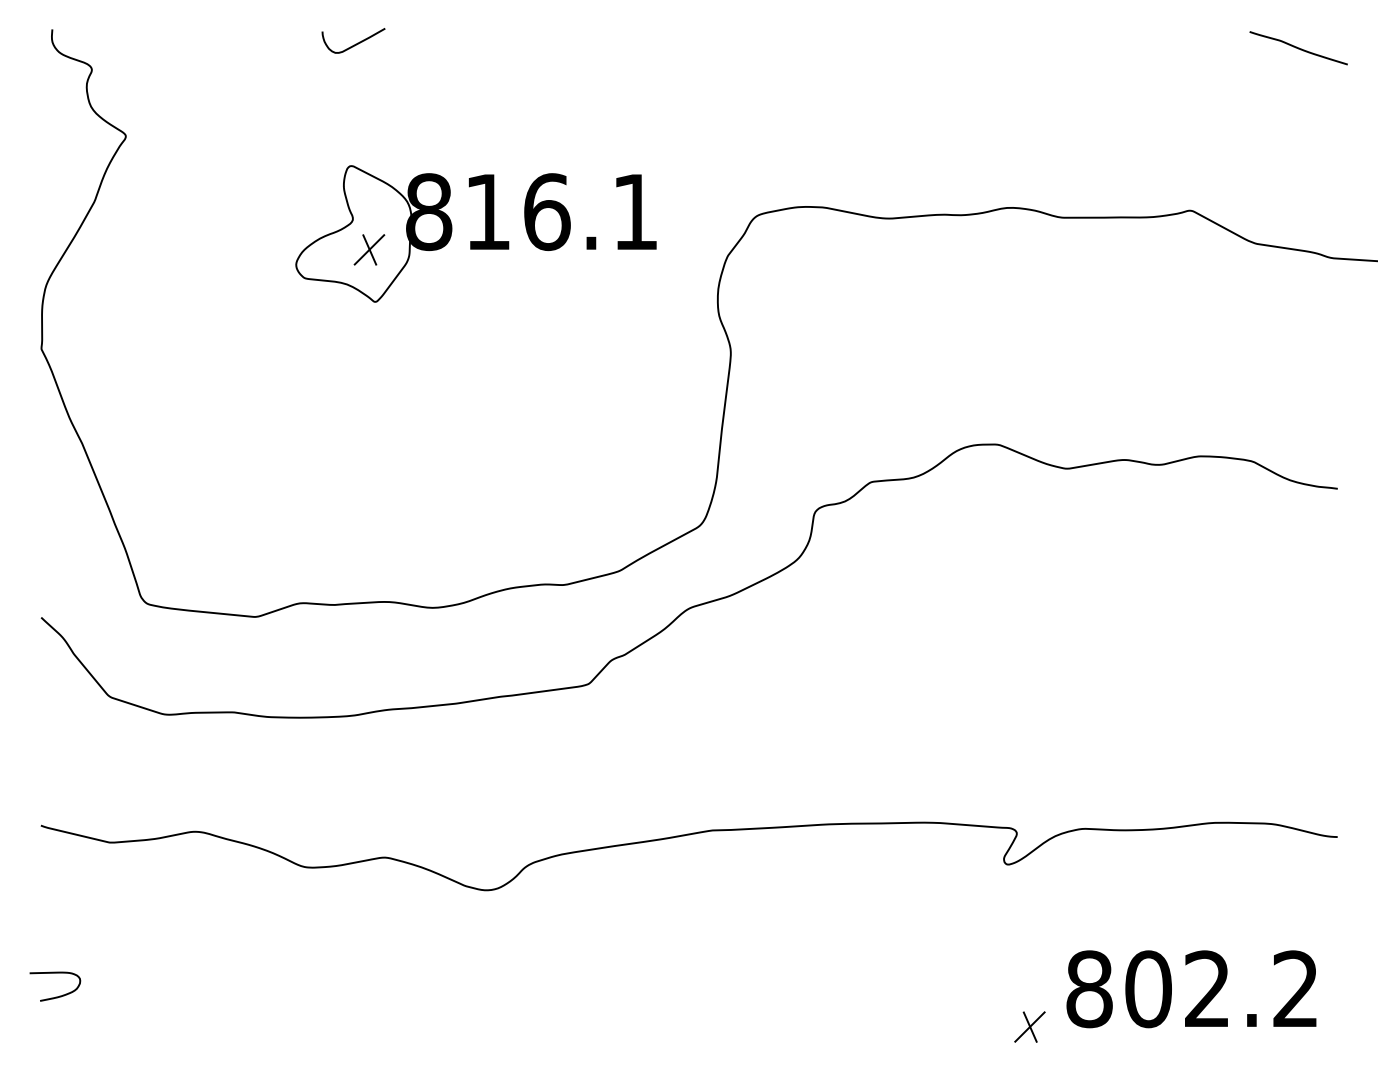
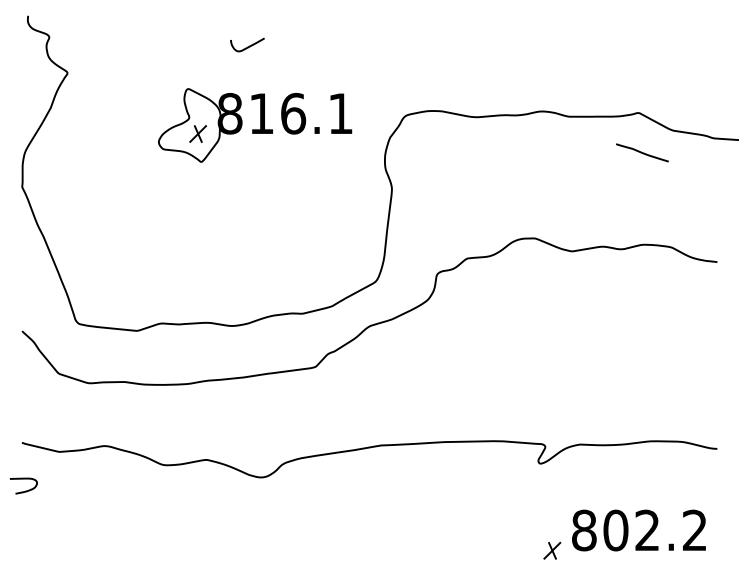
curve: (353, 43) -> (247, 46), moved
line: (1298, 47) -> (642, 152), moved
curve: (58, 994) -> (25, 490), moved

